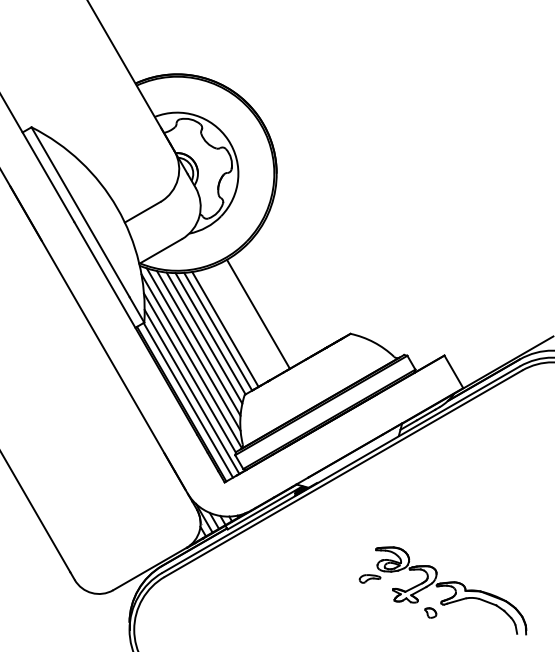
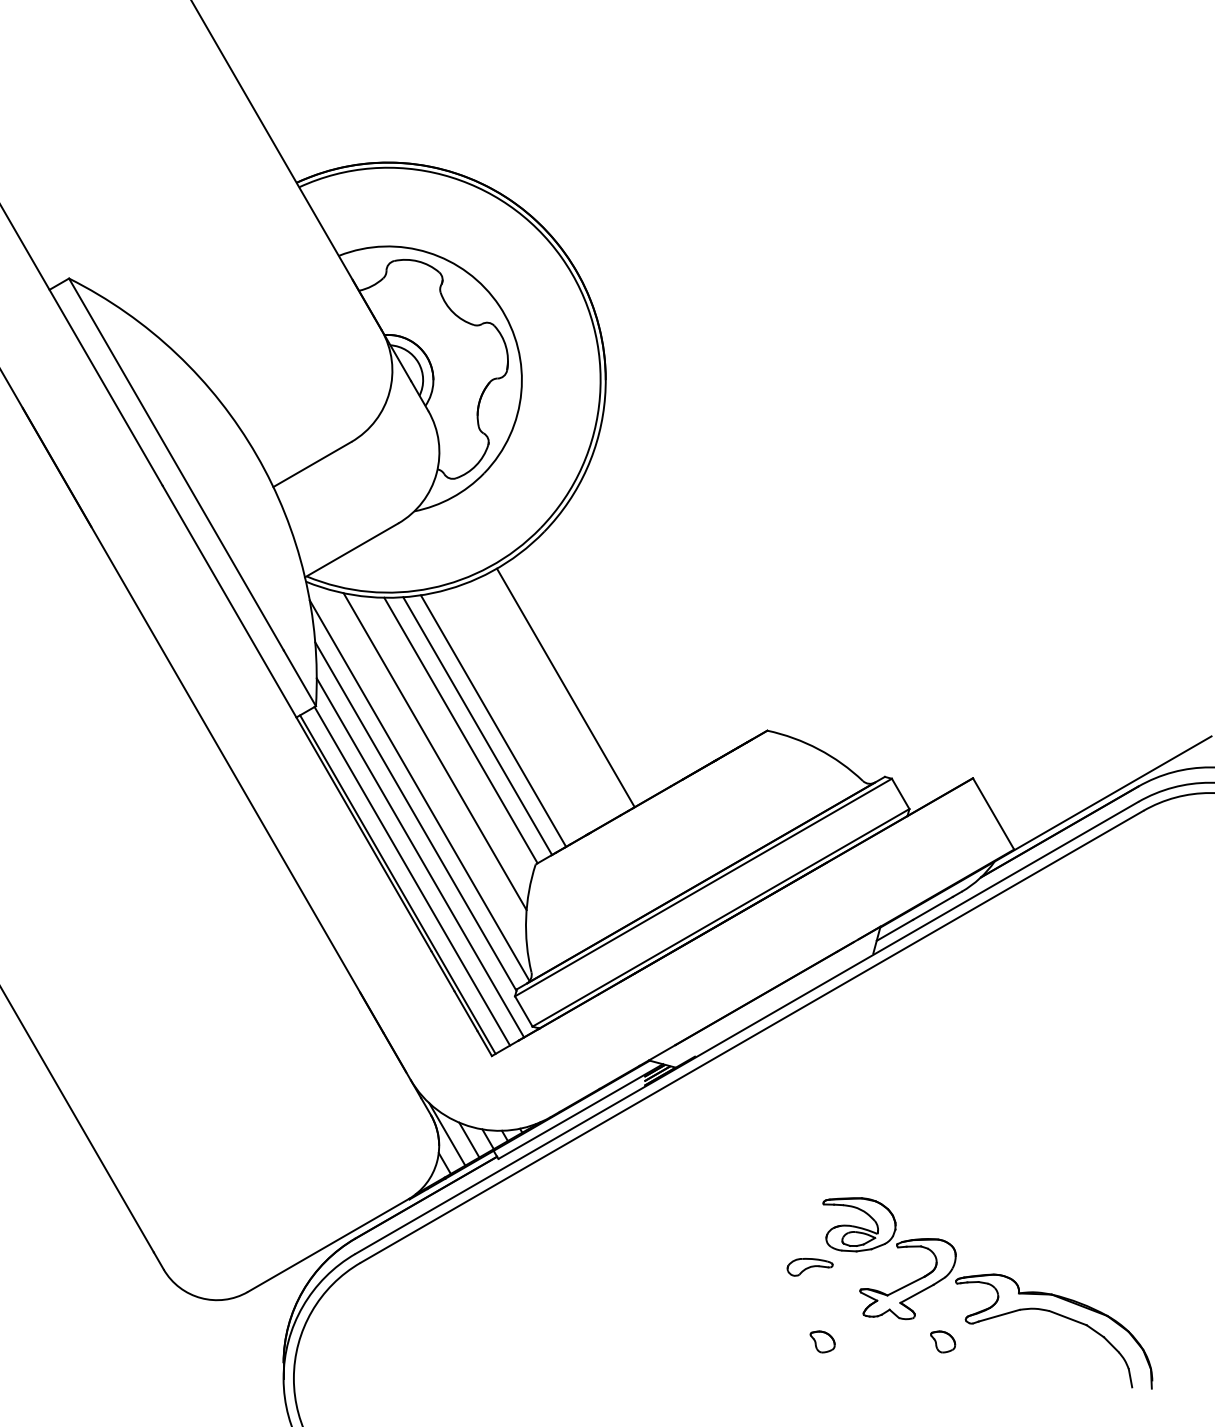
line: (204, 337) -> (447, 738), removed
line: (193, 349) -> (423, 764), removed
part: (375, 612) -> (822, 1340), added

